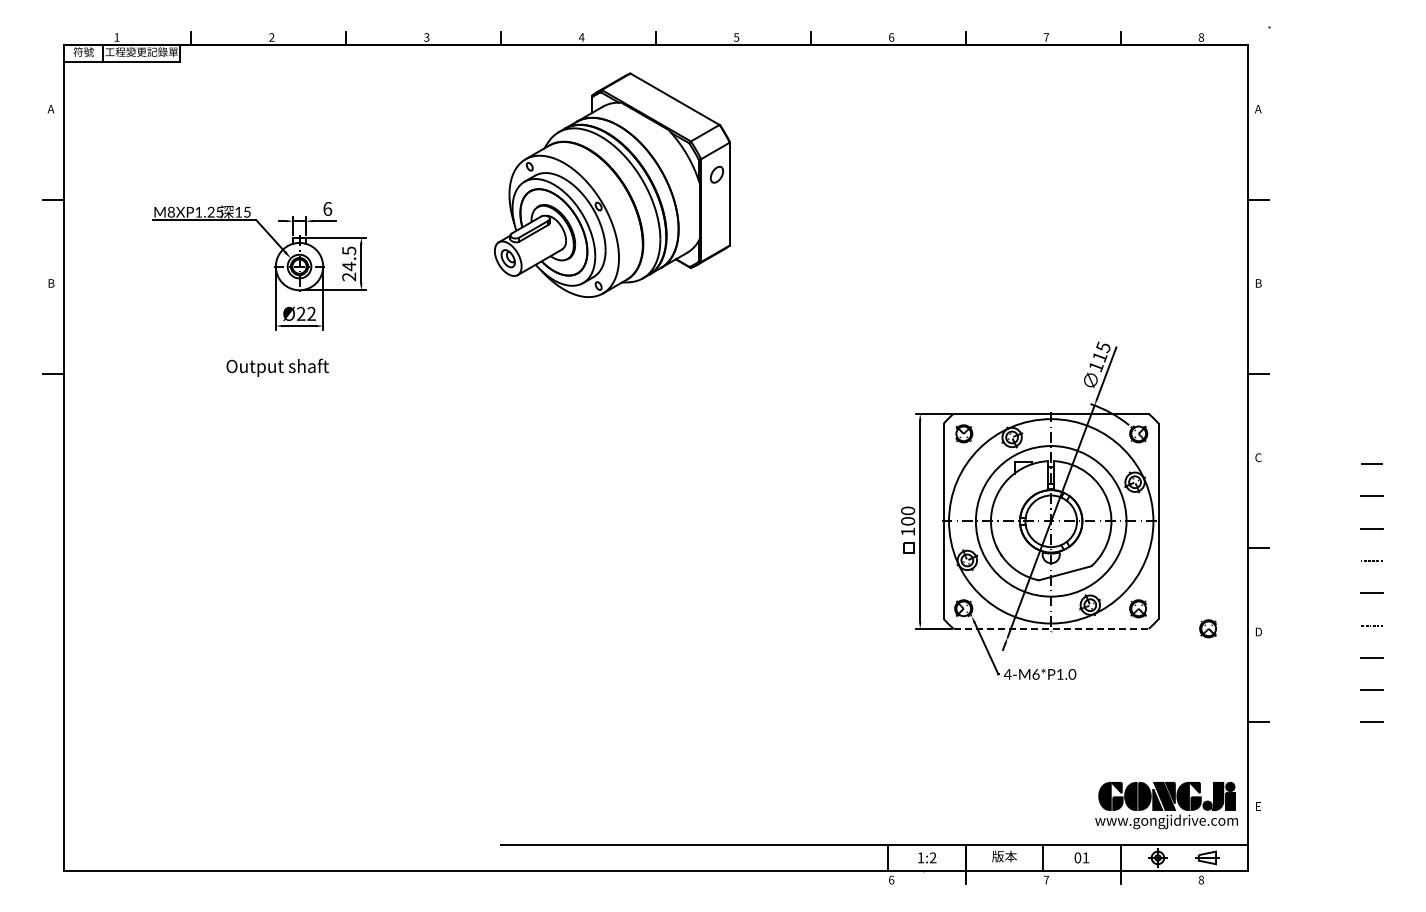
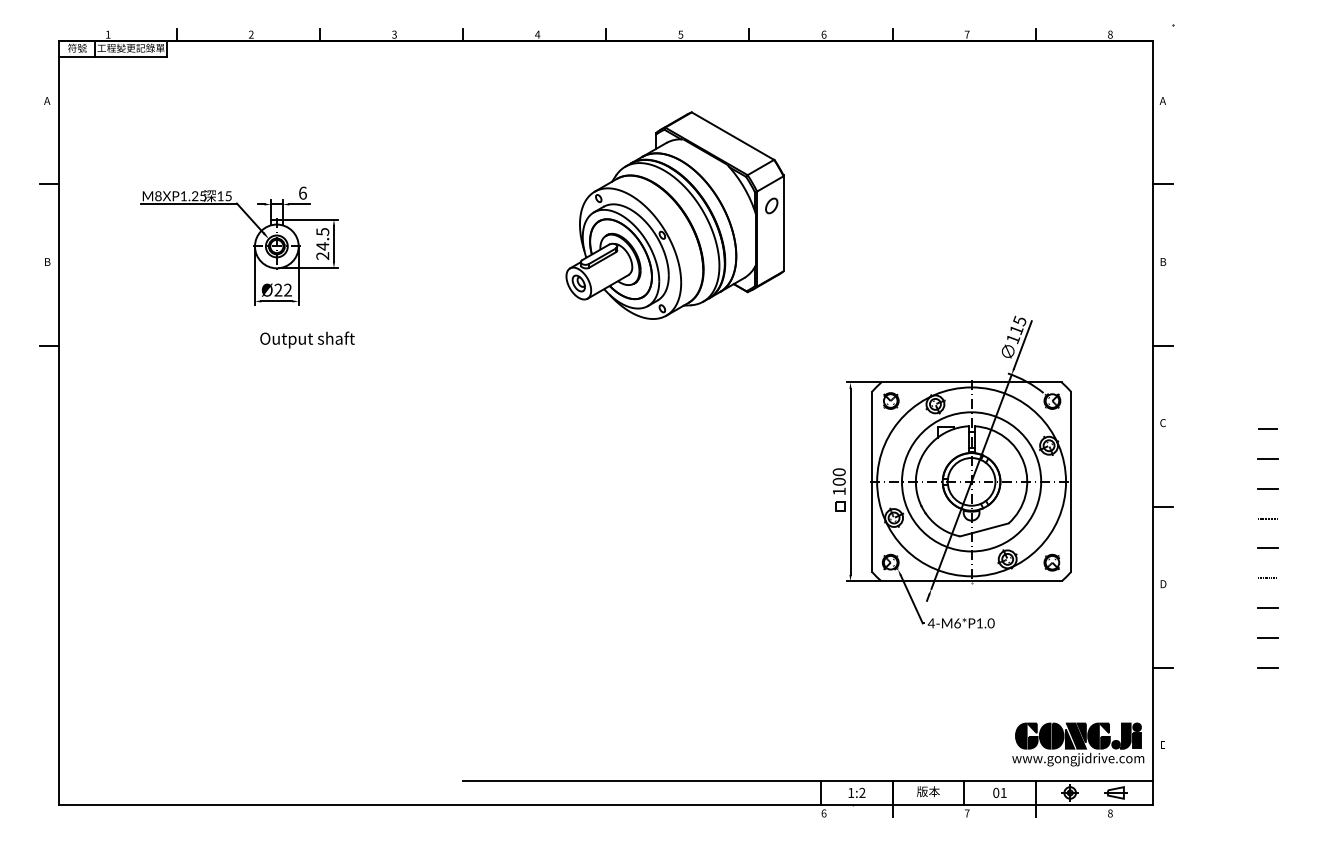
part: (612, 184) -> (675, 214), moved
text: (277, 367) -> (307, 339), moved
line: (1051, 628) -> (971, 580), dashed -> solid
part: (1207, 628) -> (1116, 580), removed

